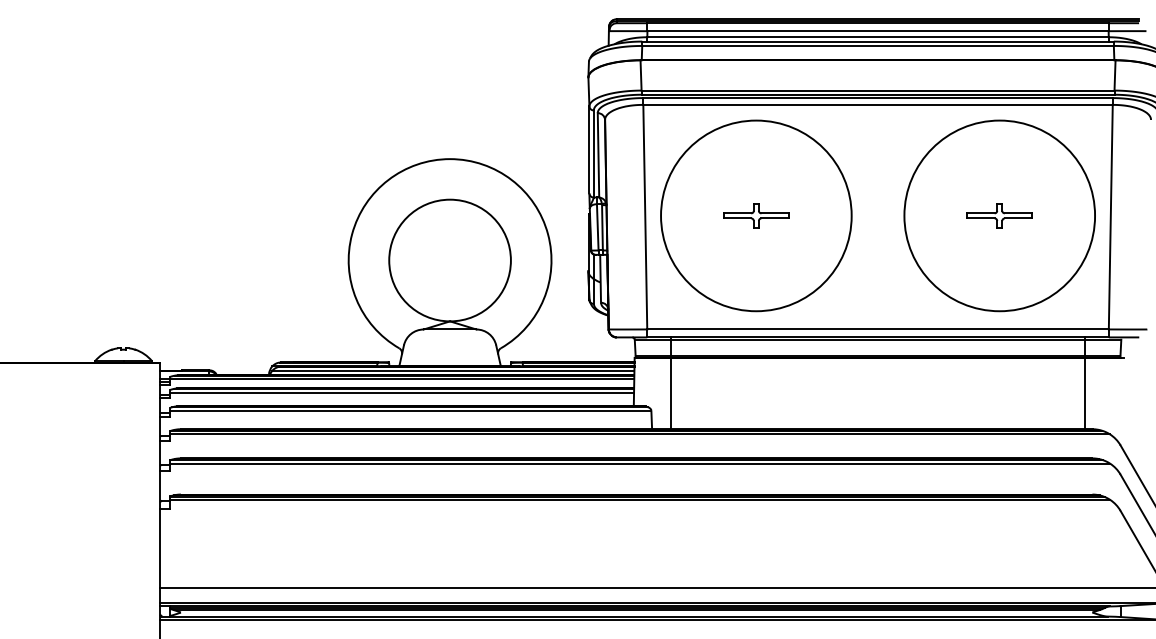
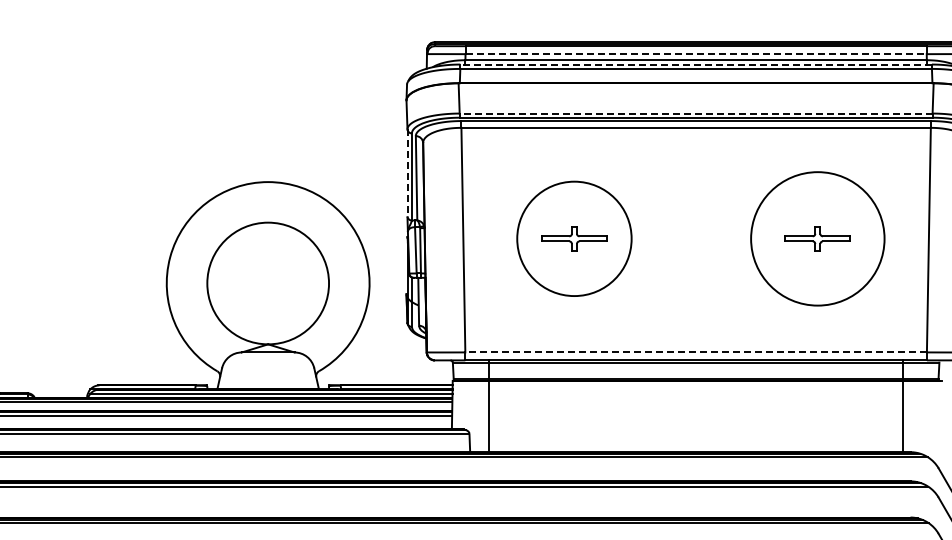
line: (878, 31) -> (696, 54), solid -> dashed
line: (878, 41) -> (696, 64), solid -> dashed
line: (877, 90) -> (695, 113), solid -> dashed
line: (589, 149) -> (407, 172), solid -> dashed
circle: (756, 215) -> (574, 238), size x0.6
circle: (999, 215) -> (817, 238), size x0.7
line: (878, 329) -> (696, 352), solid -> dashed

